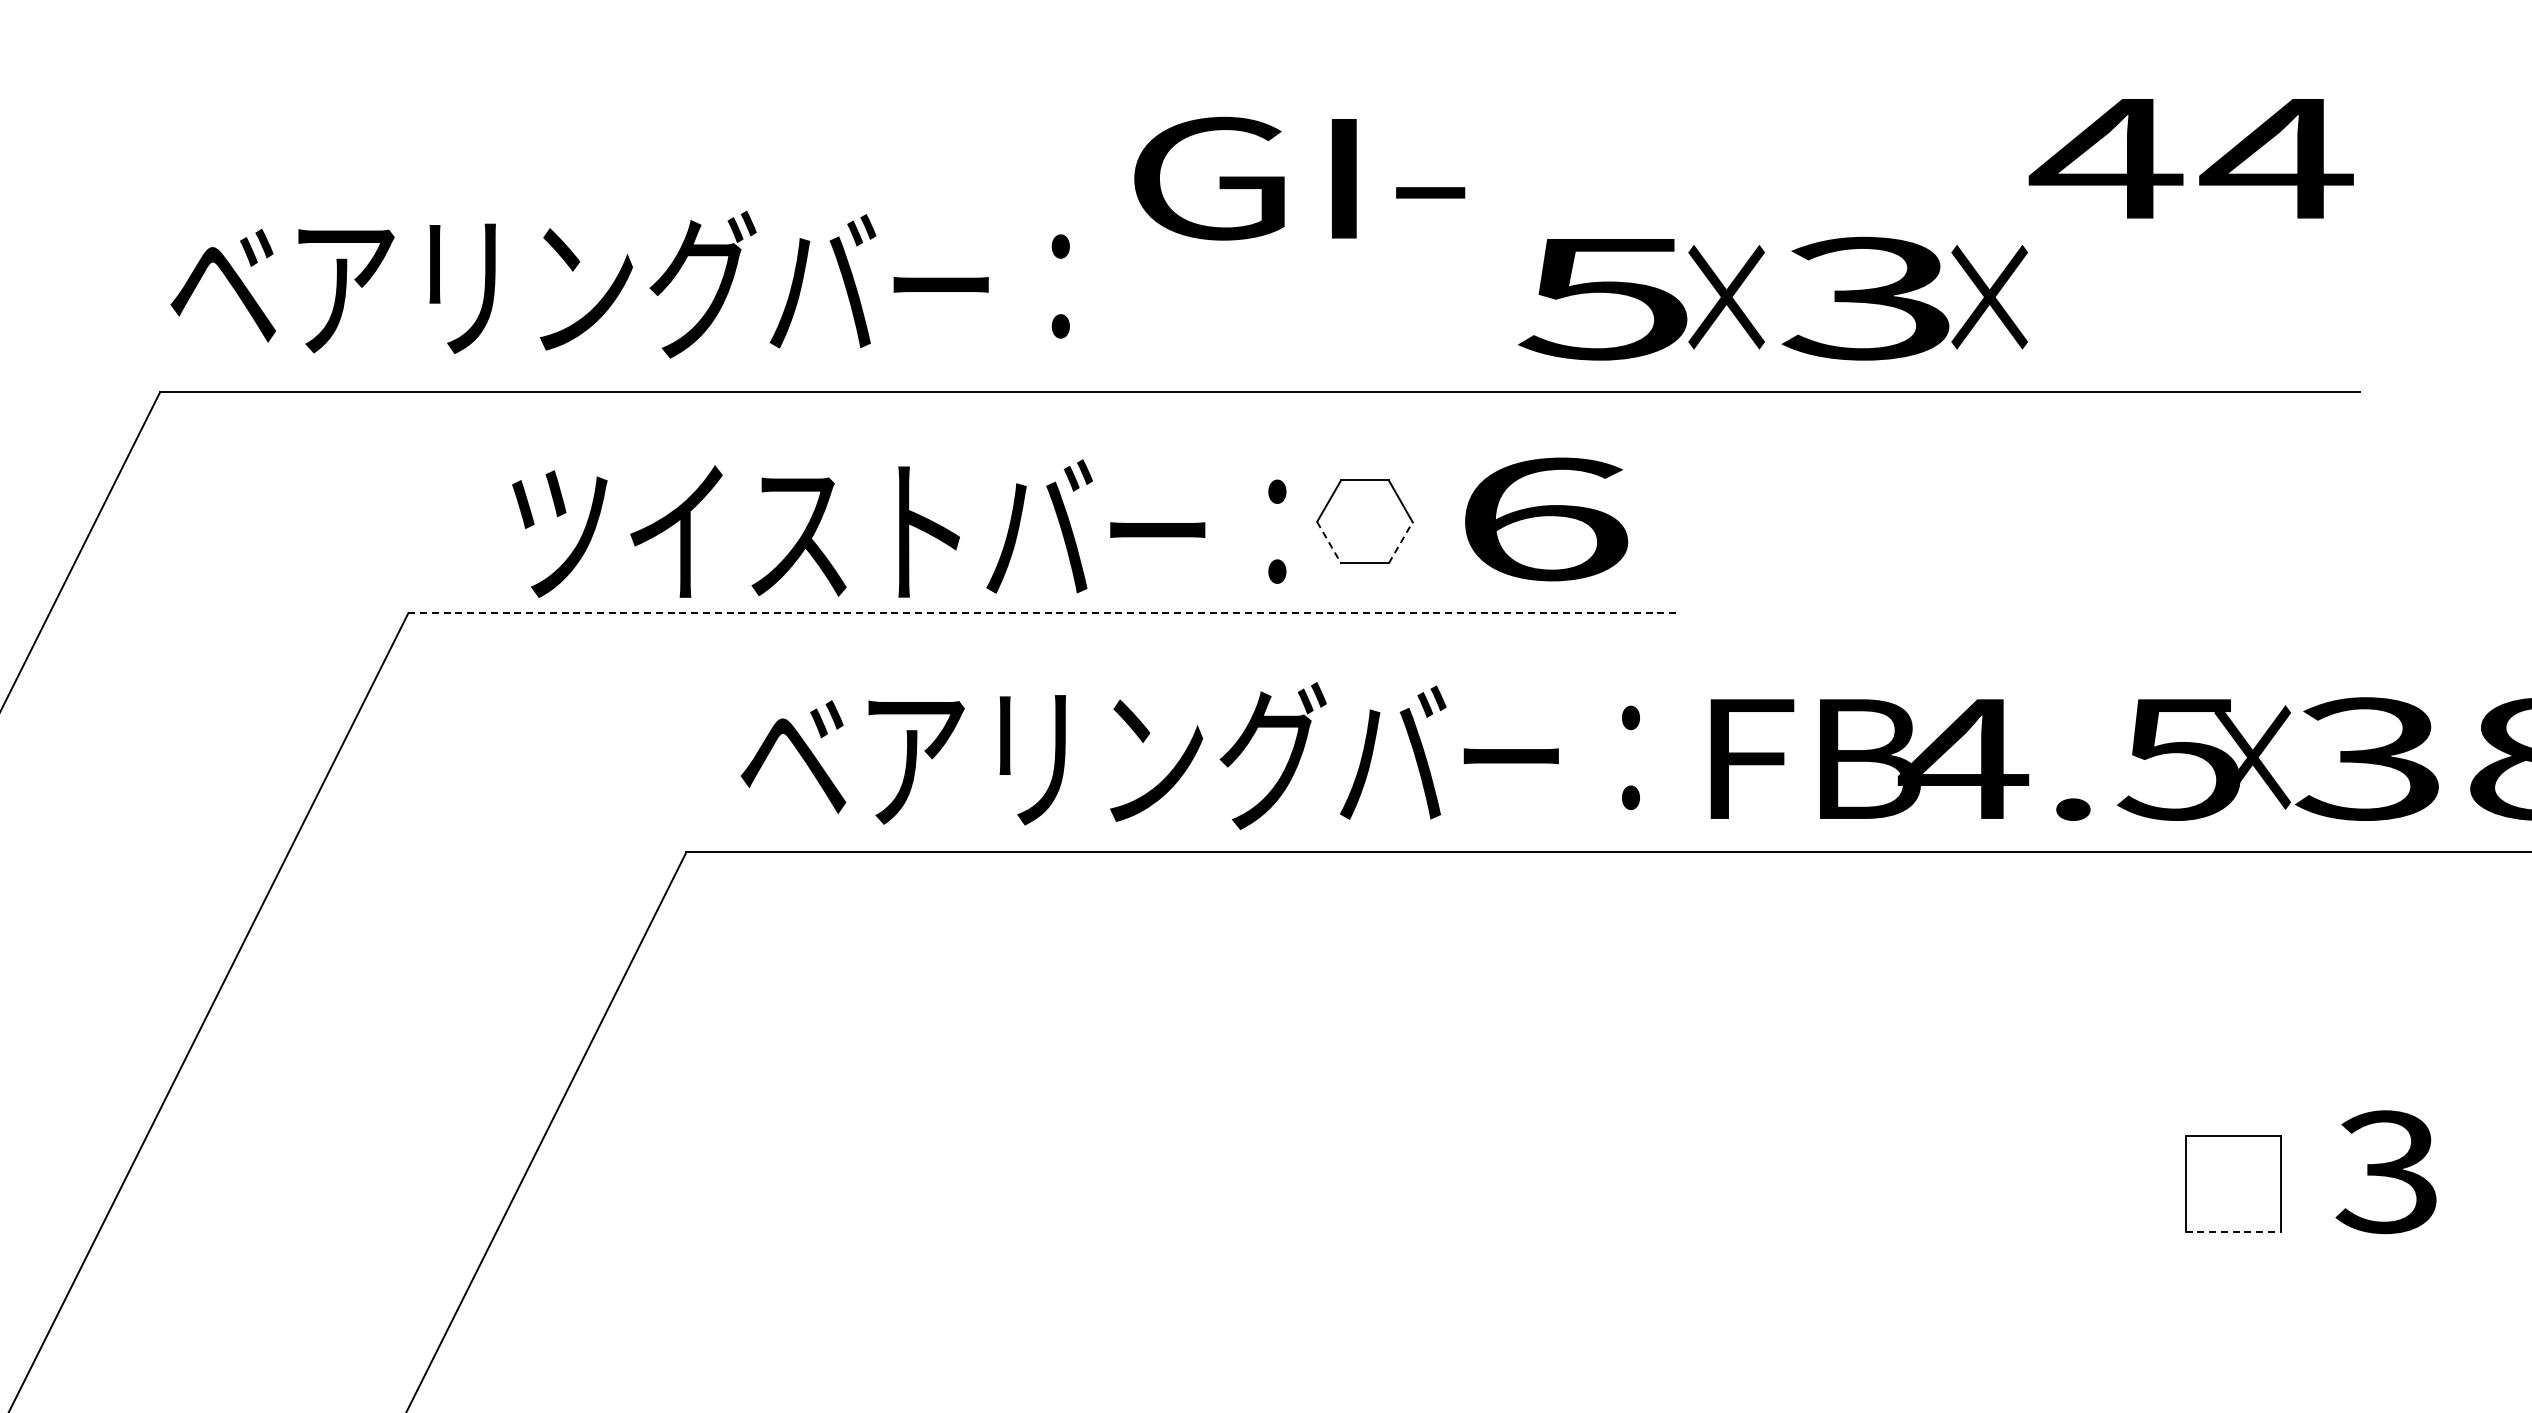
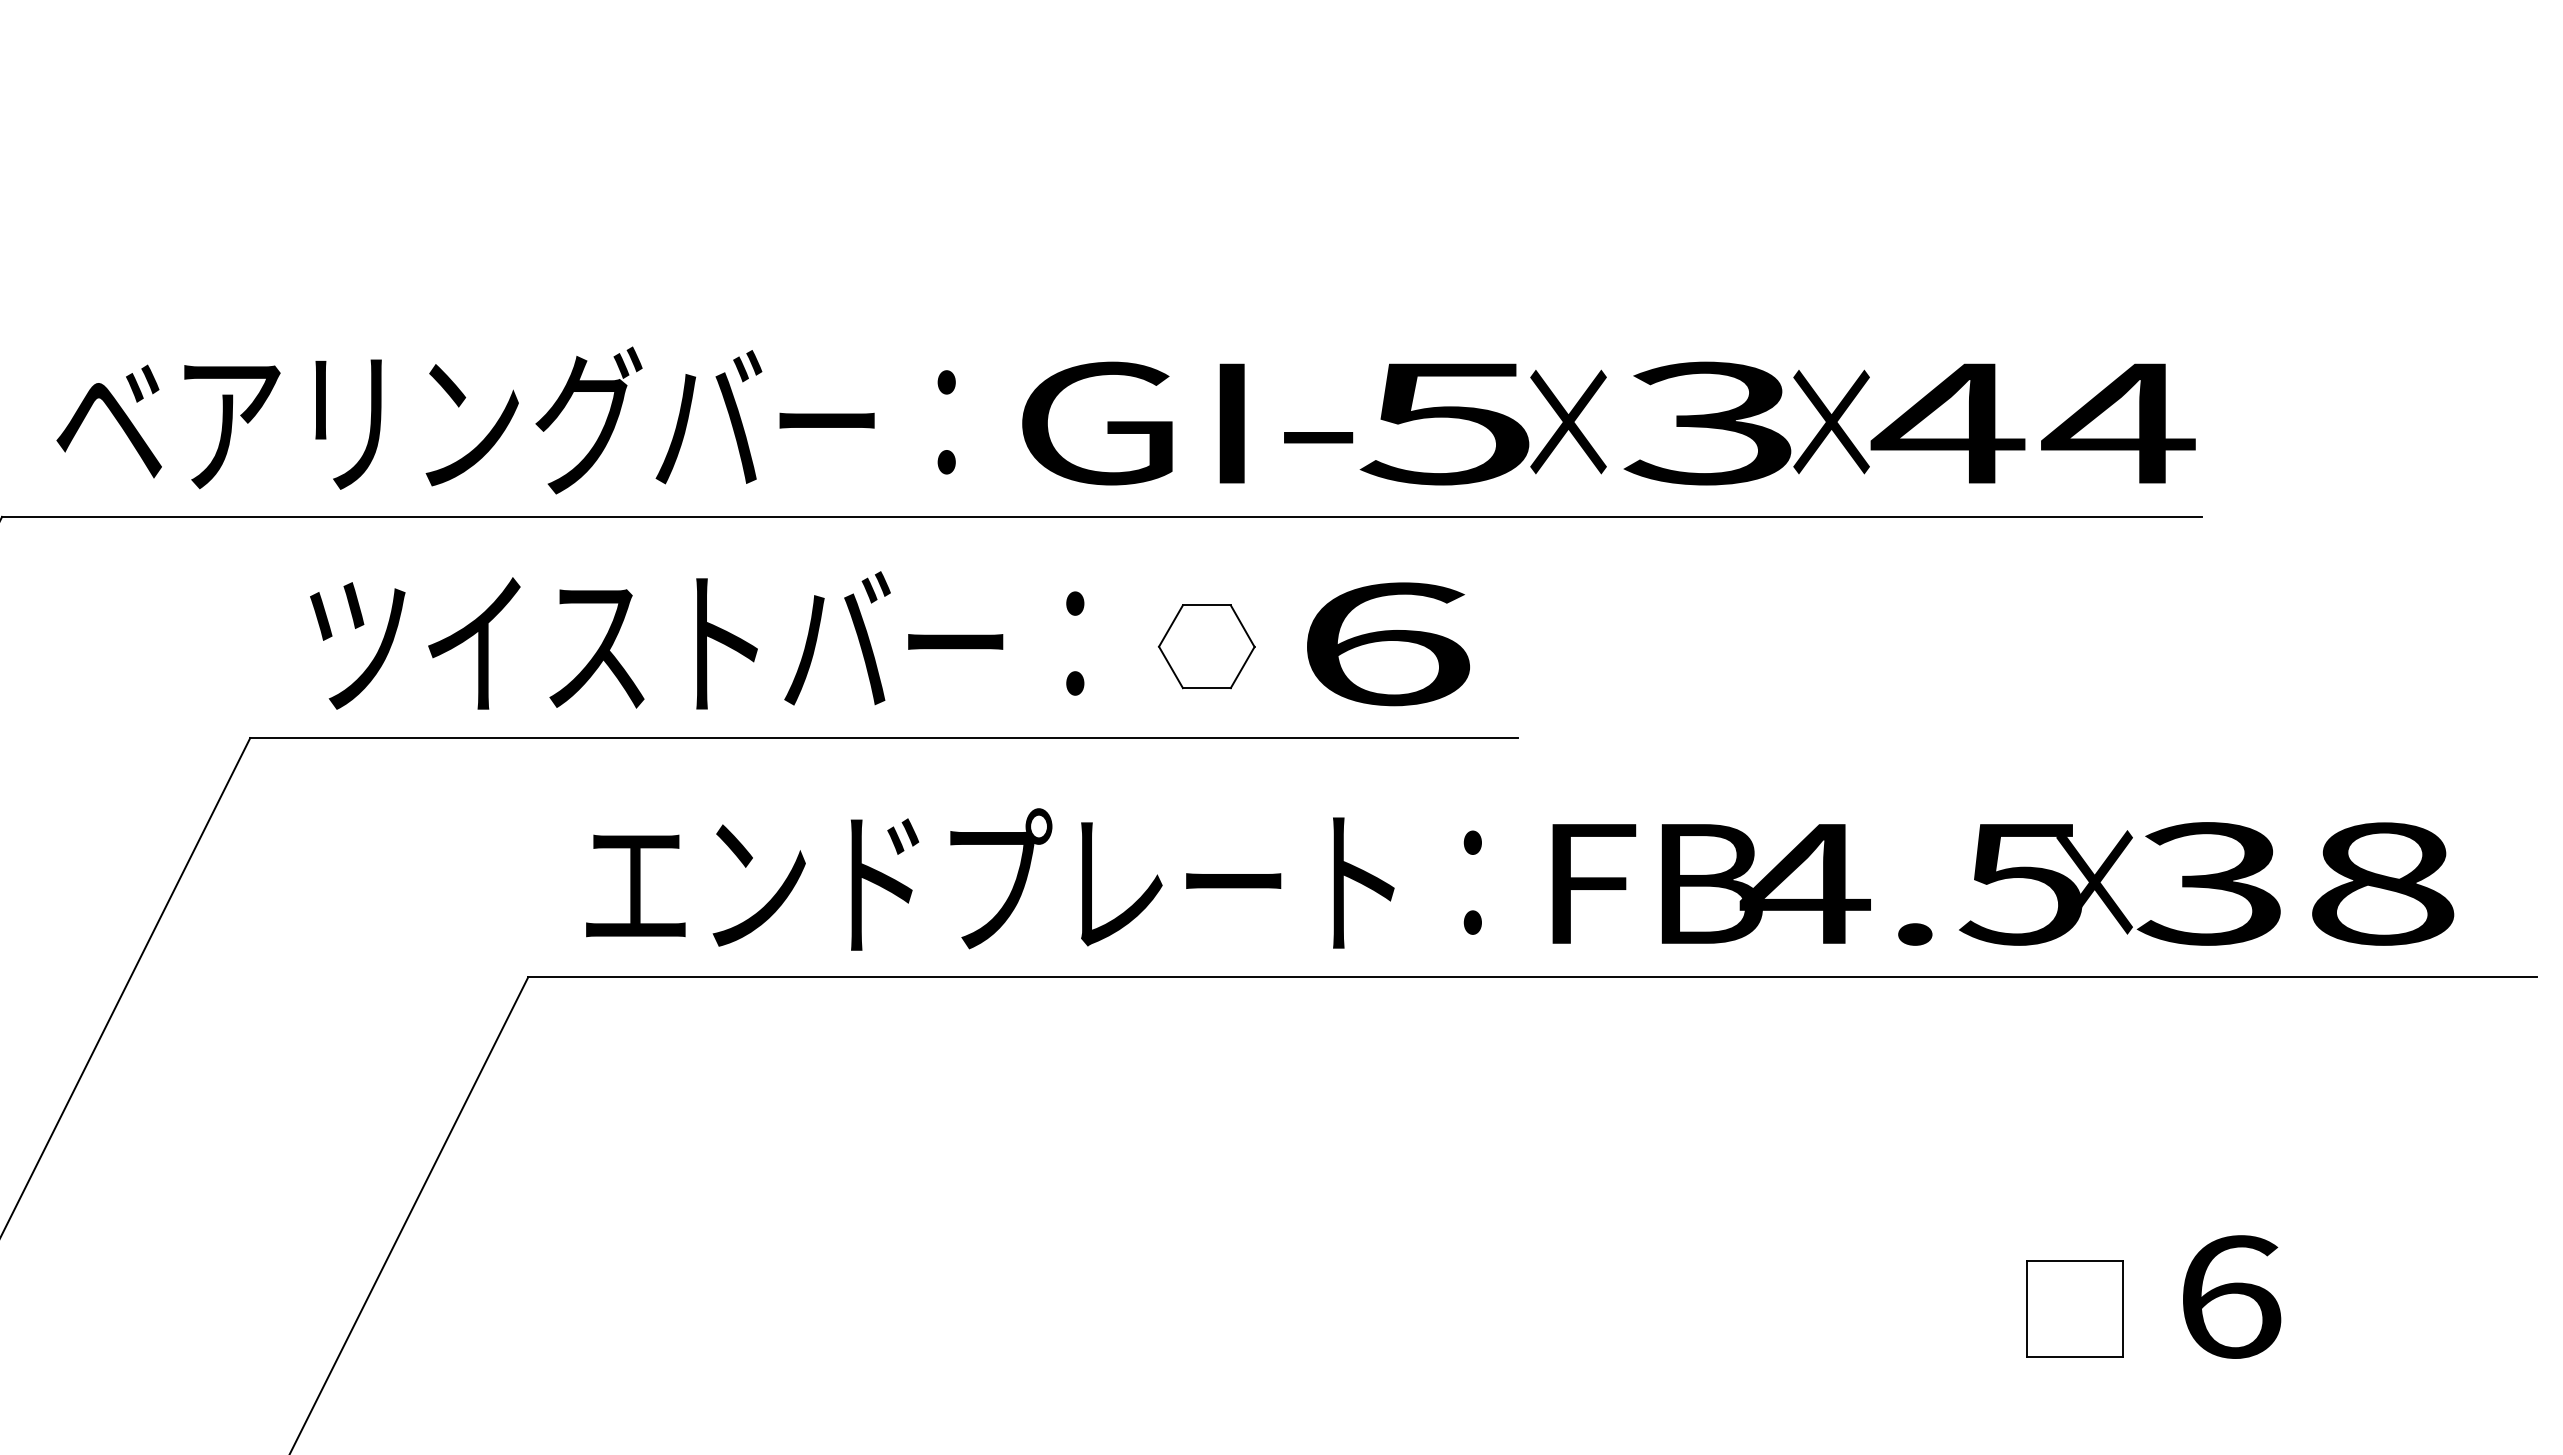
text: (2190, 158) -> (2032, 423), moved
text: (1299, 178) -> (1187, 423), moved
text: (619, 284) -> (505, 420), moved
text: (899, 528) -> (697, 640), moved
line: (1329, 542) -> (1171, 667), dashed -> solid
line: (1400, 542) -> (1242, 667), dashed -> solid
line: (1042, 613) -> (884, 738), dashed -> solid
text: (1149, 755) -> (991, 880), ベアリングバー： -> エンドプレート：
text: (2387, 1171) -> (2229, 1296), 3 -> 6
line: (2233, 1231) -> (2075, 1356), dashed -> solid

